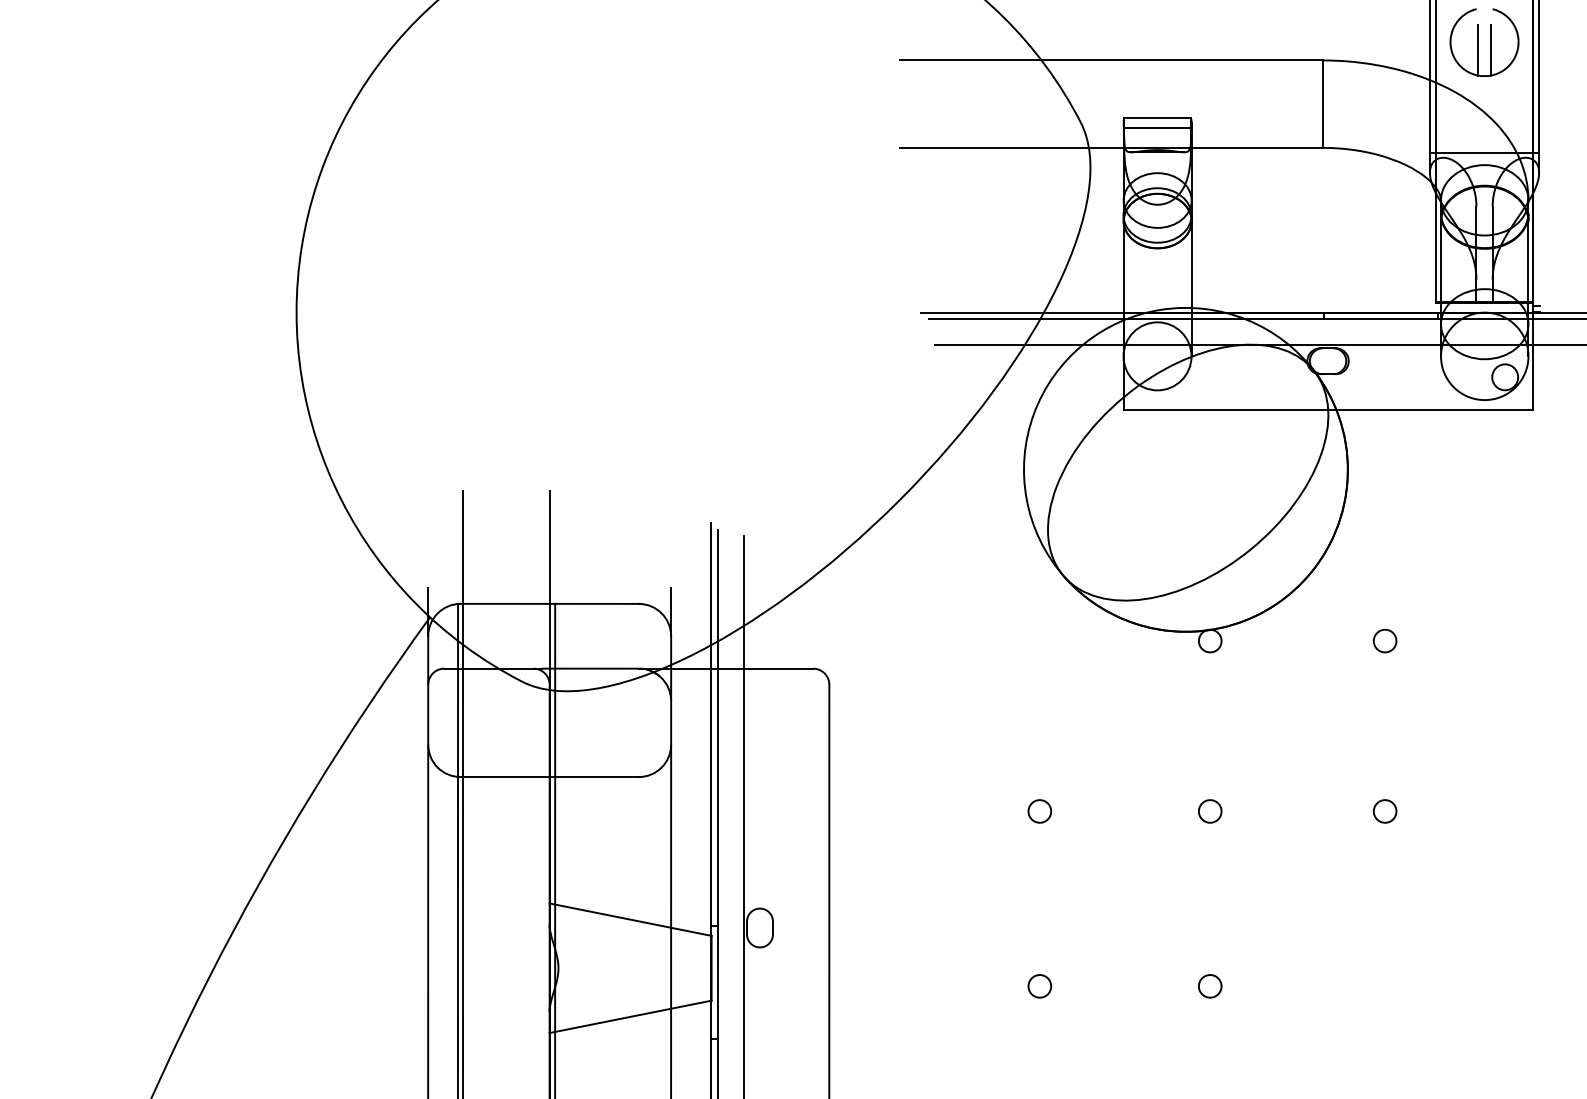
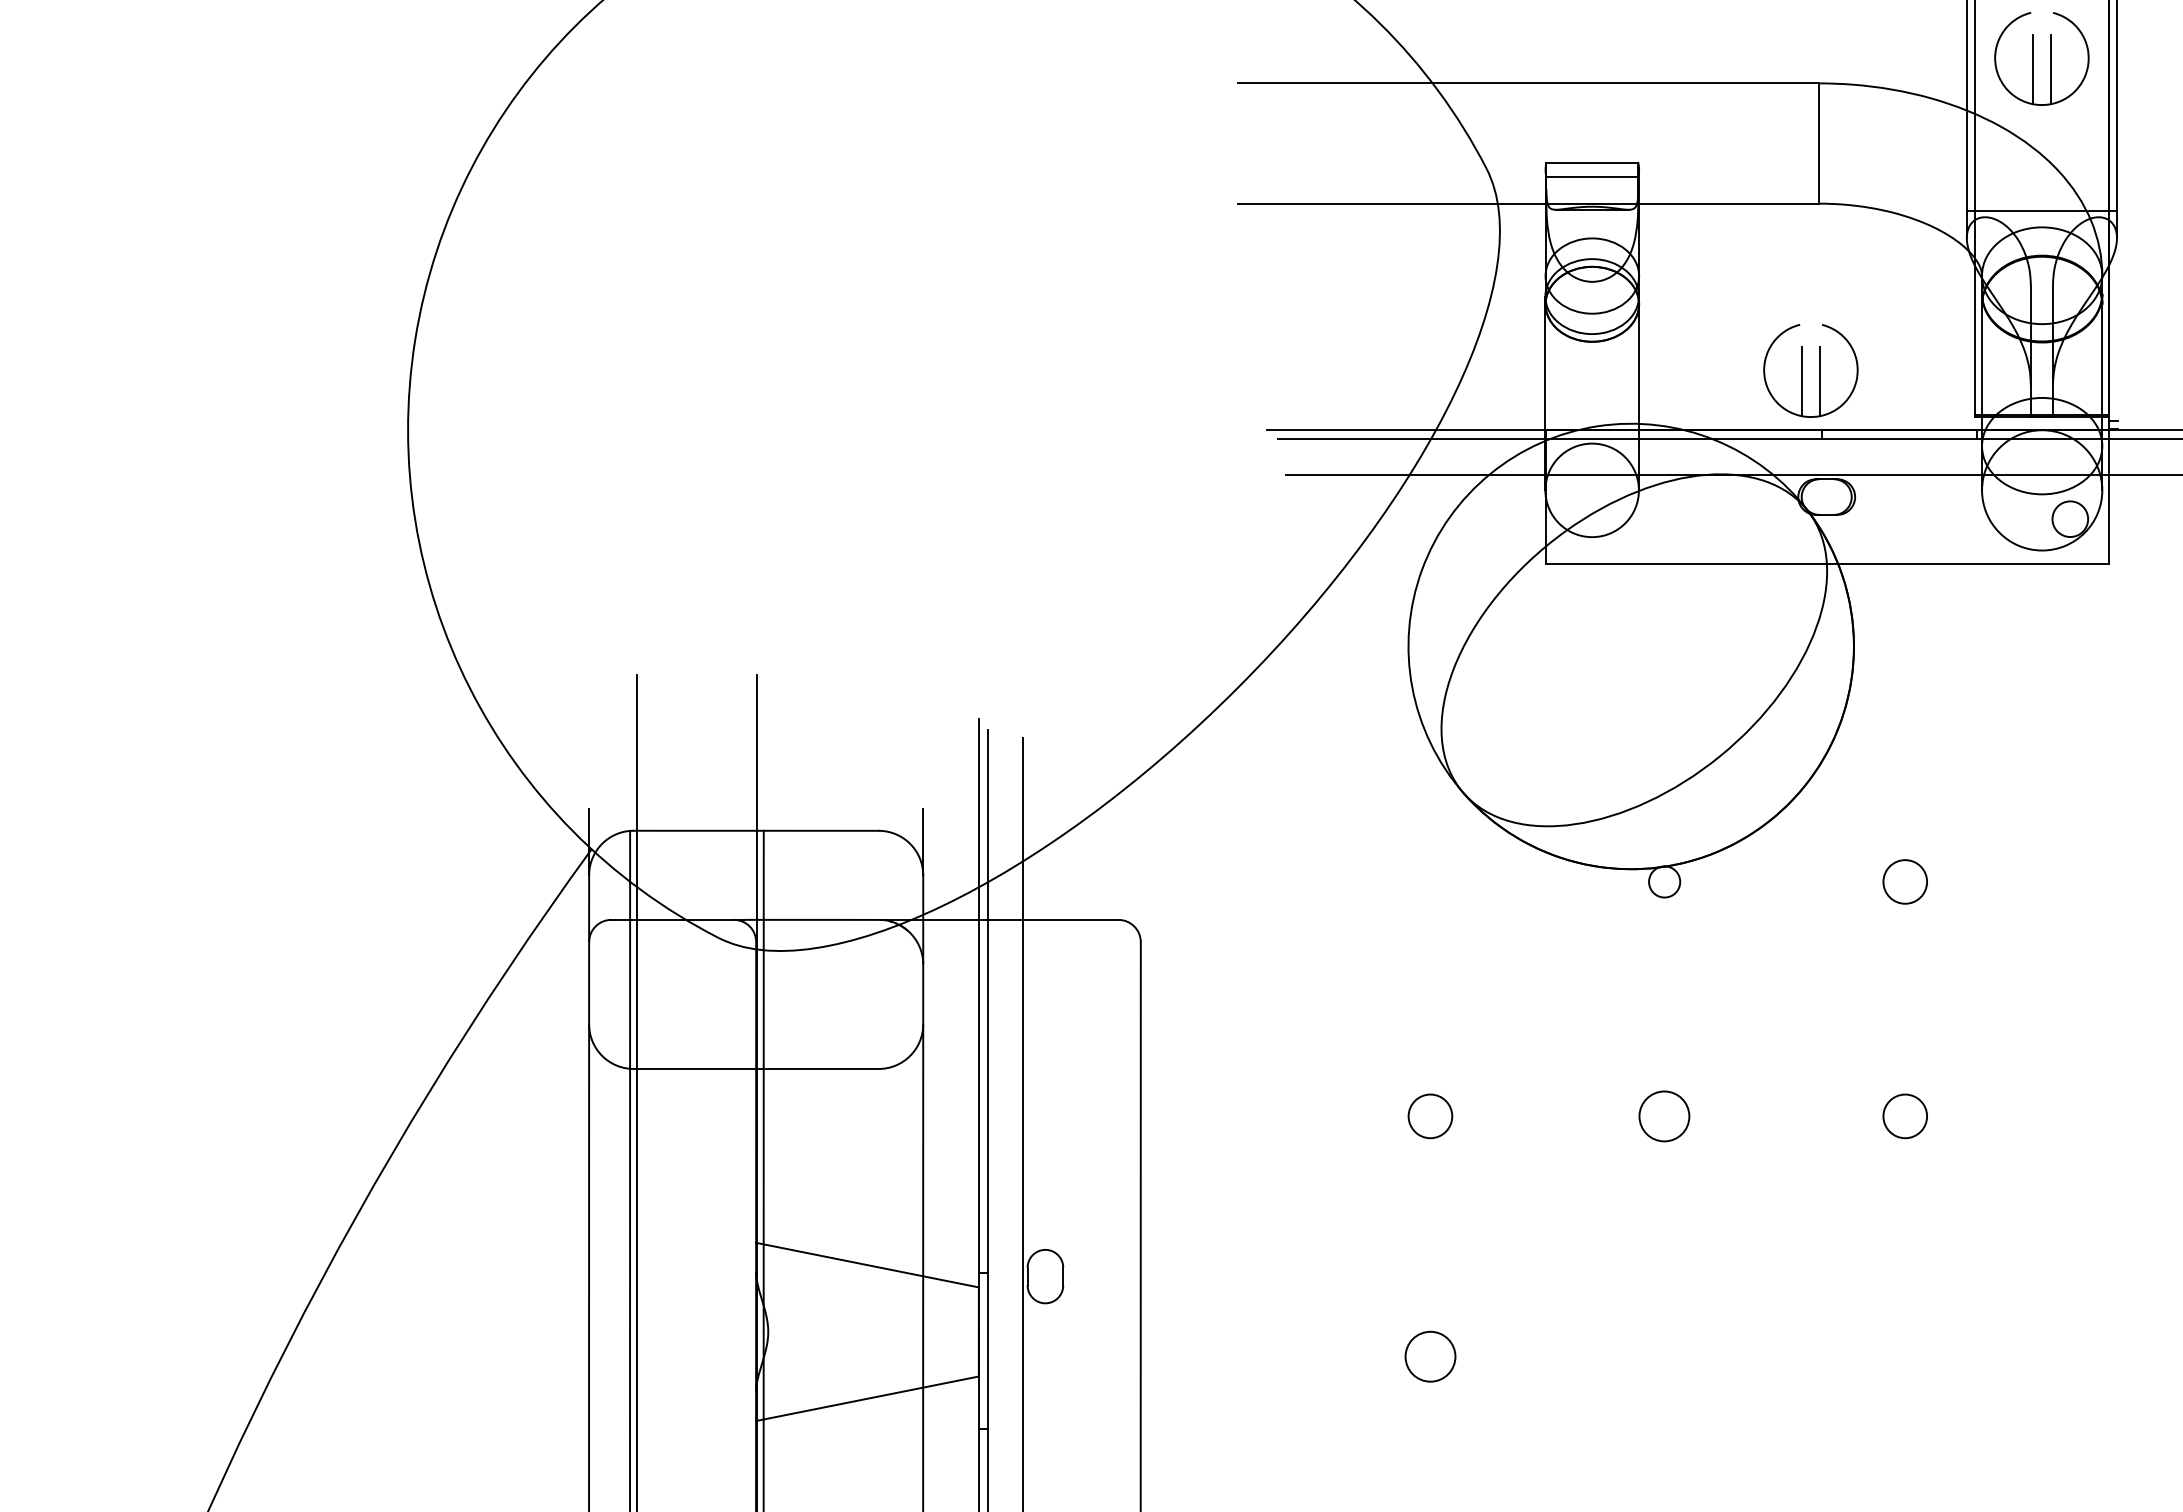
part: (1310, 269) -> (1802, 370), added
circle: (1384, 640) -> (1904, 881), size x1.4
circle: (1039, 810) -> (1429, 1115), size x1.4
circle: (1210, 810) -> (1664, 1115), size x1.6
circle: (1384, 810) -> (1904, 1115), size x1.4
circle: (1039, 986) -> (1429, 1356), size x1.6
circle: (1210, 986) -> (1664, 1356), removed

